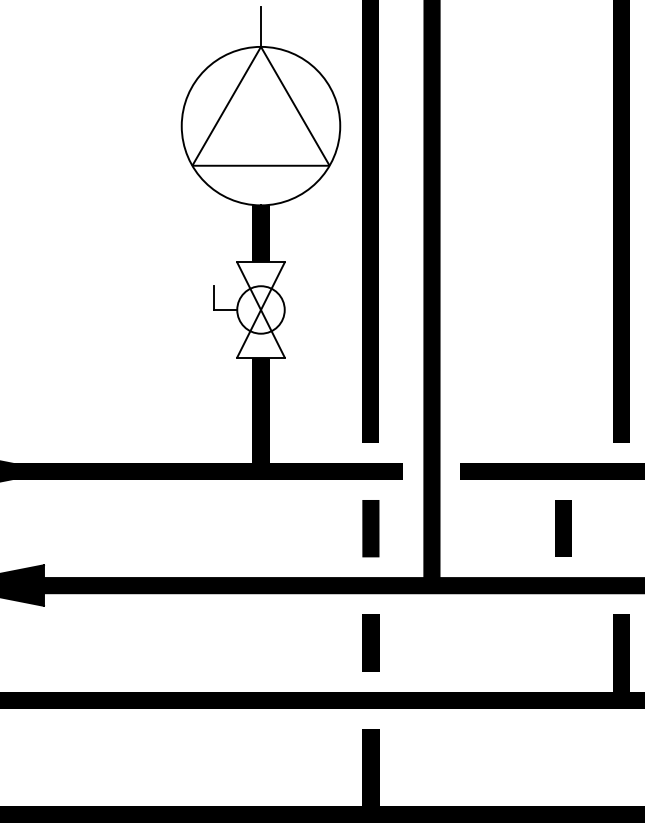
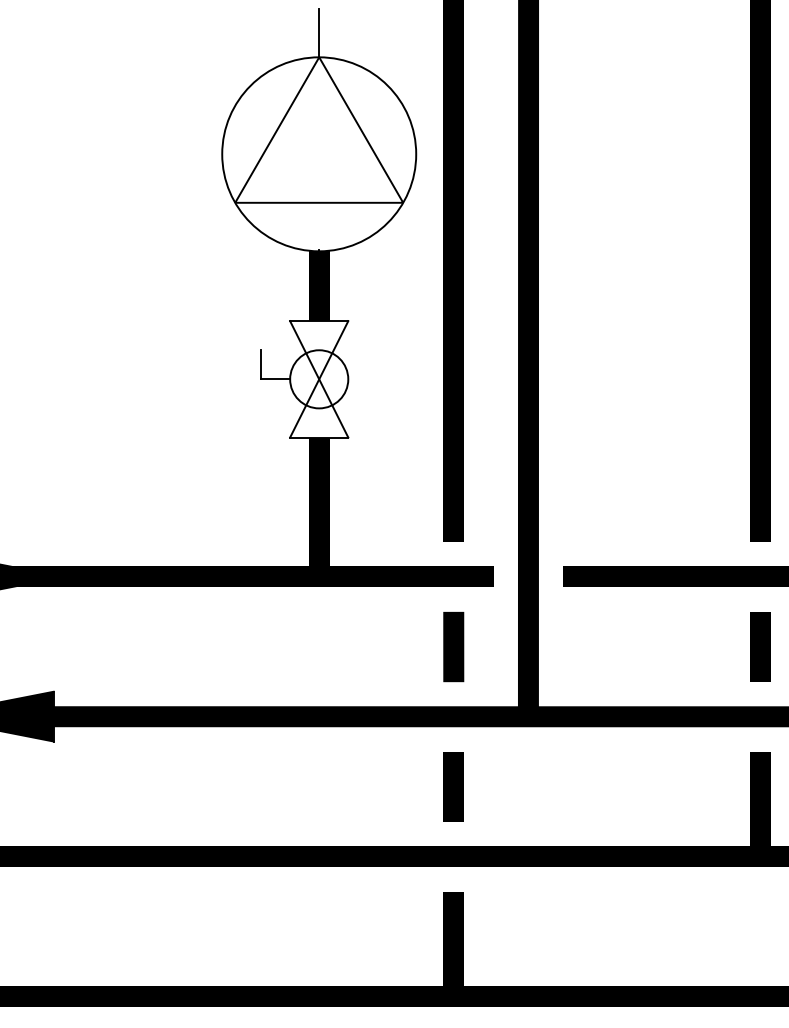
line: (563, 528) -> (760, 646), moved

